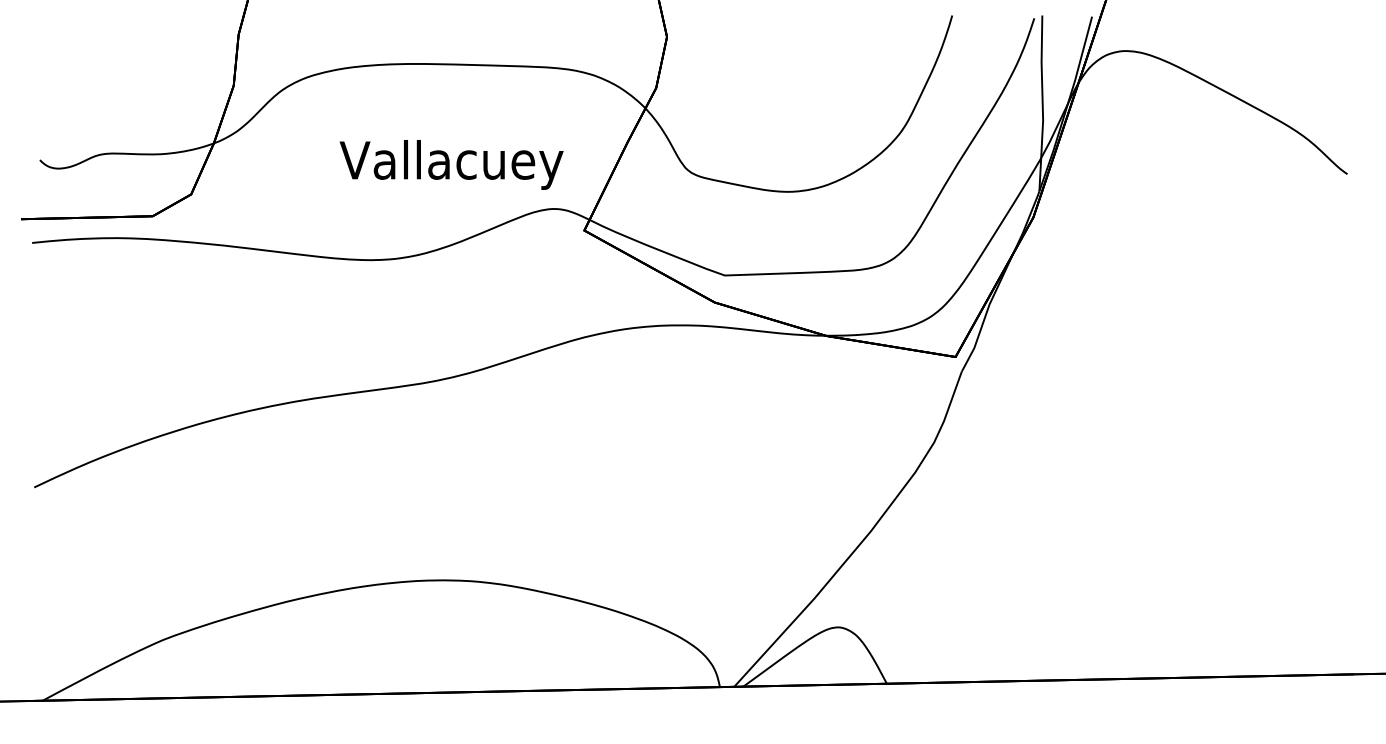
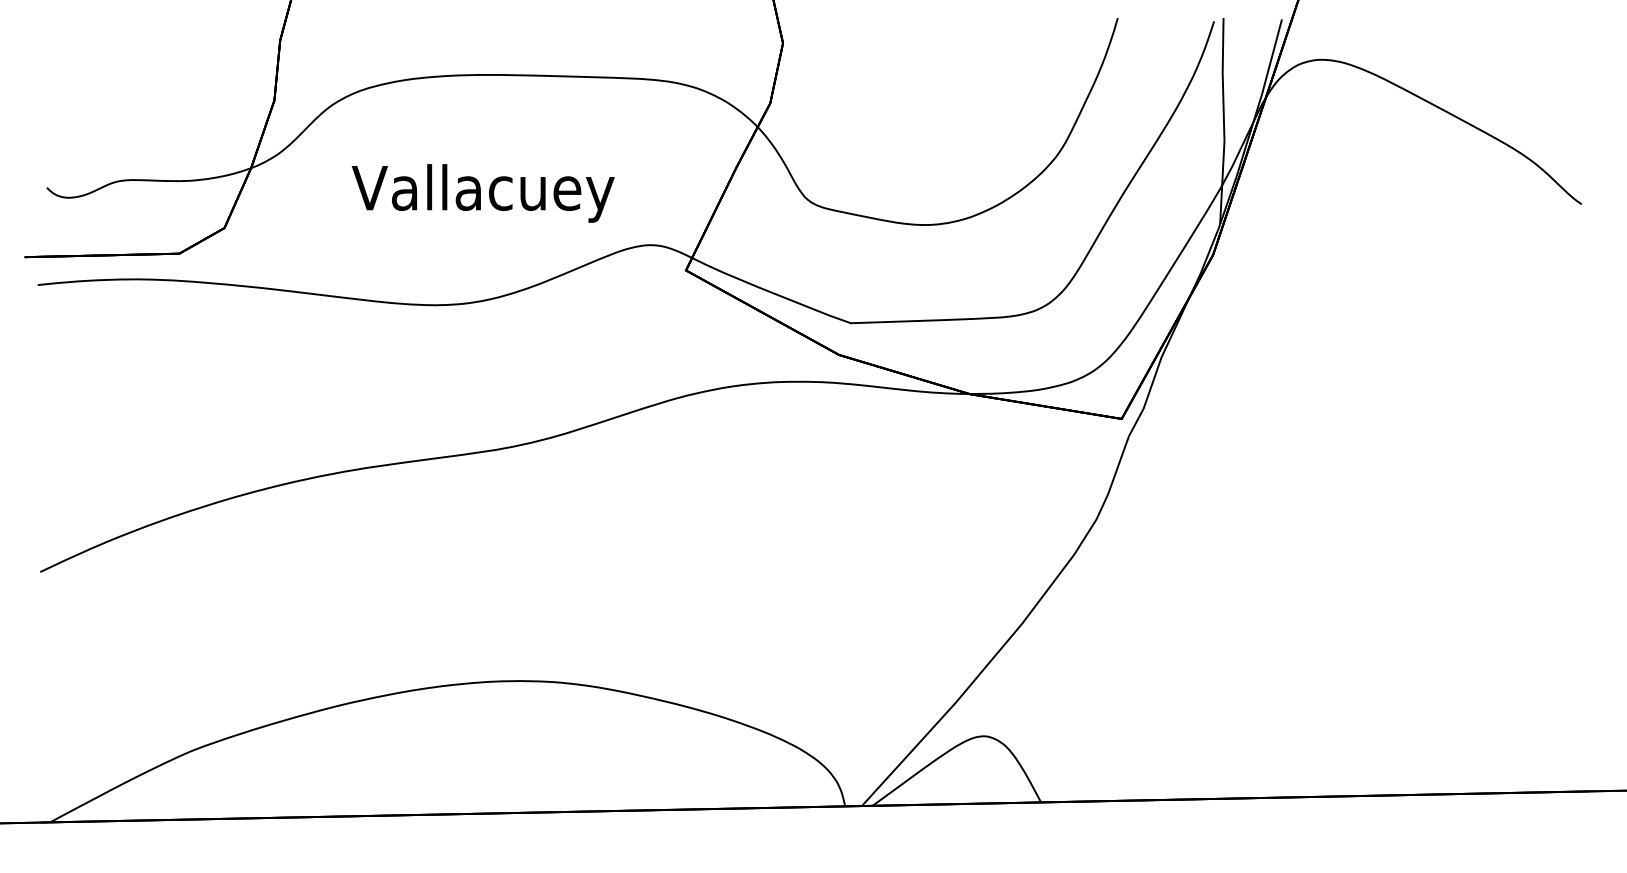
text: (451, 164) -> (483, 192), moved

